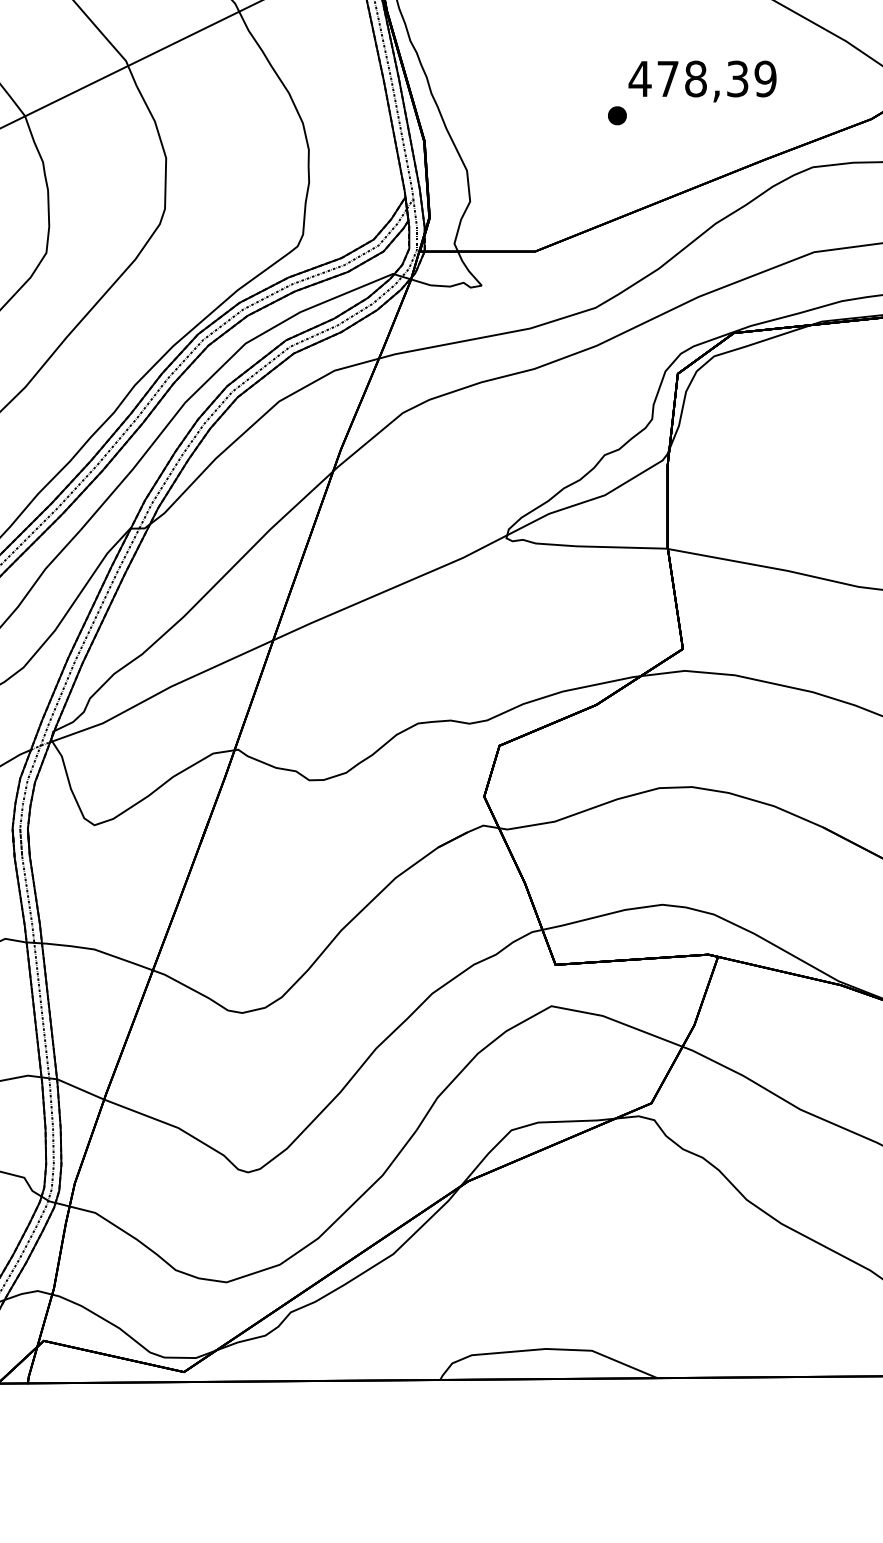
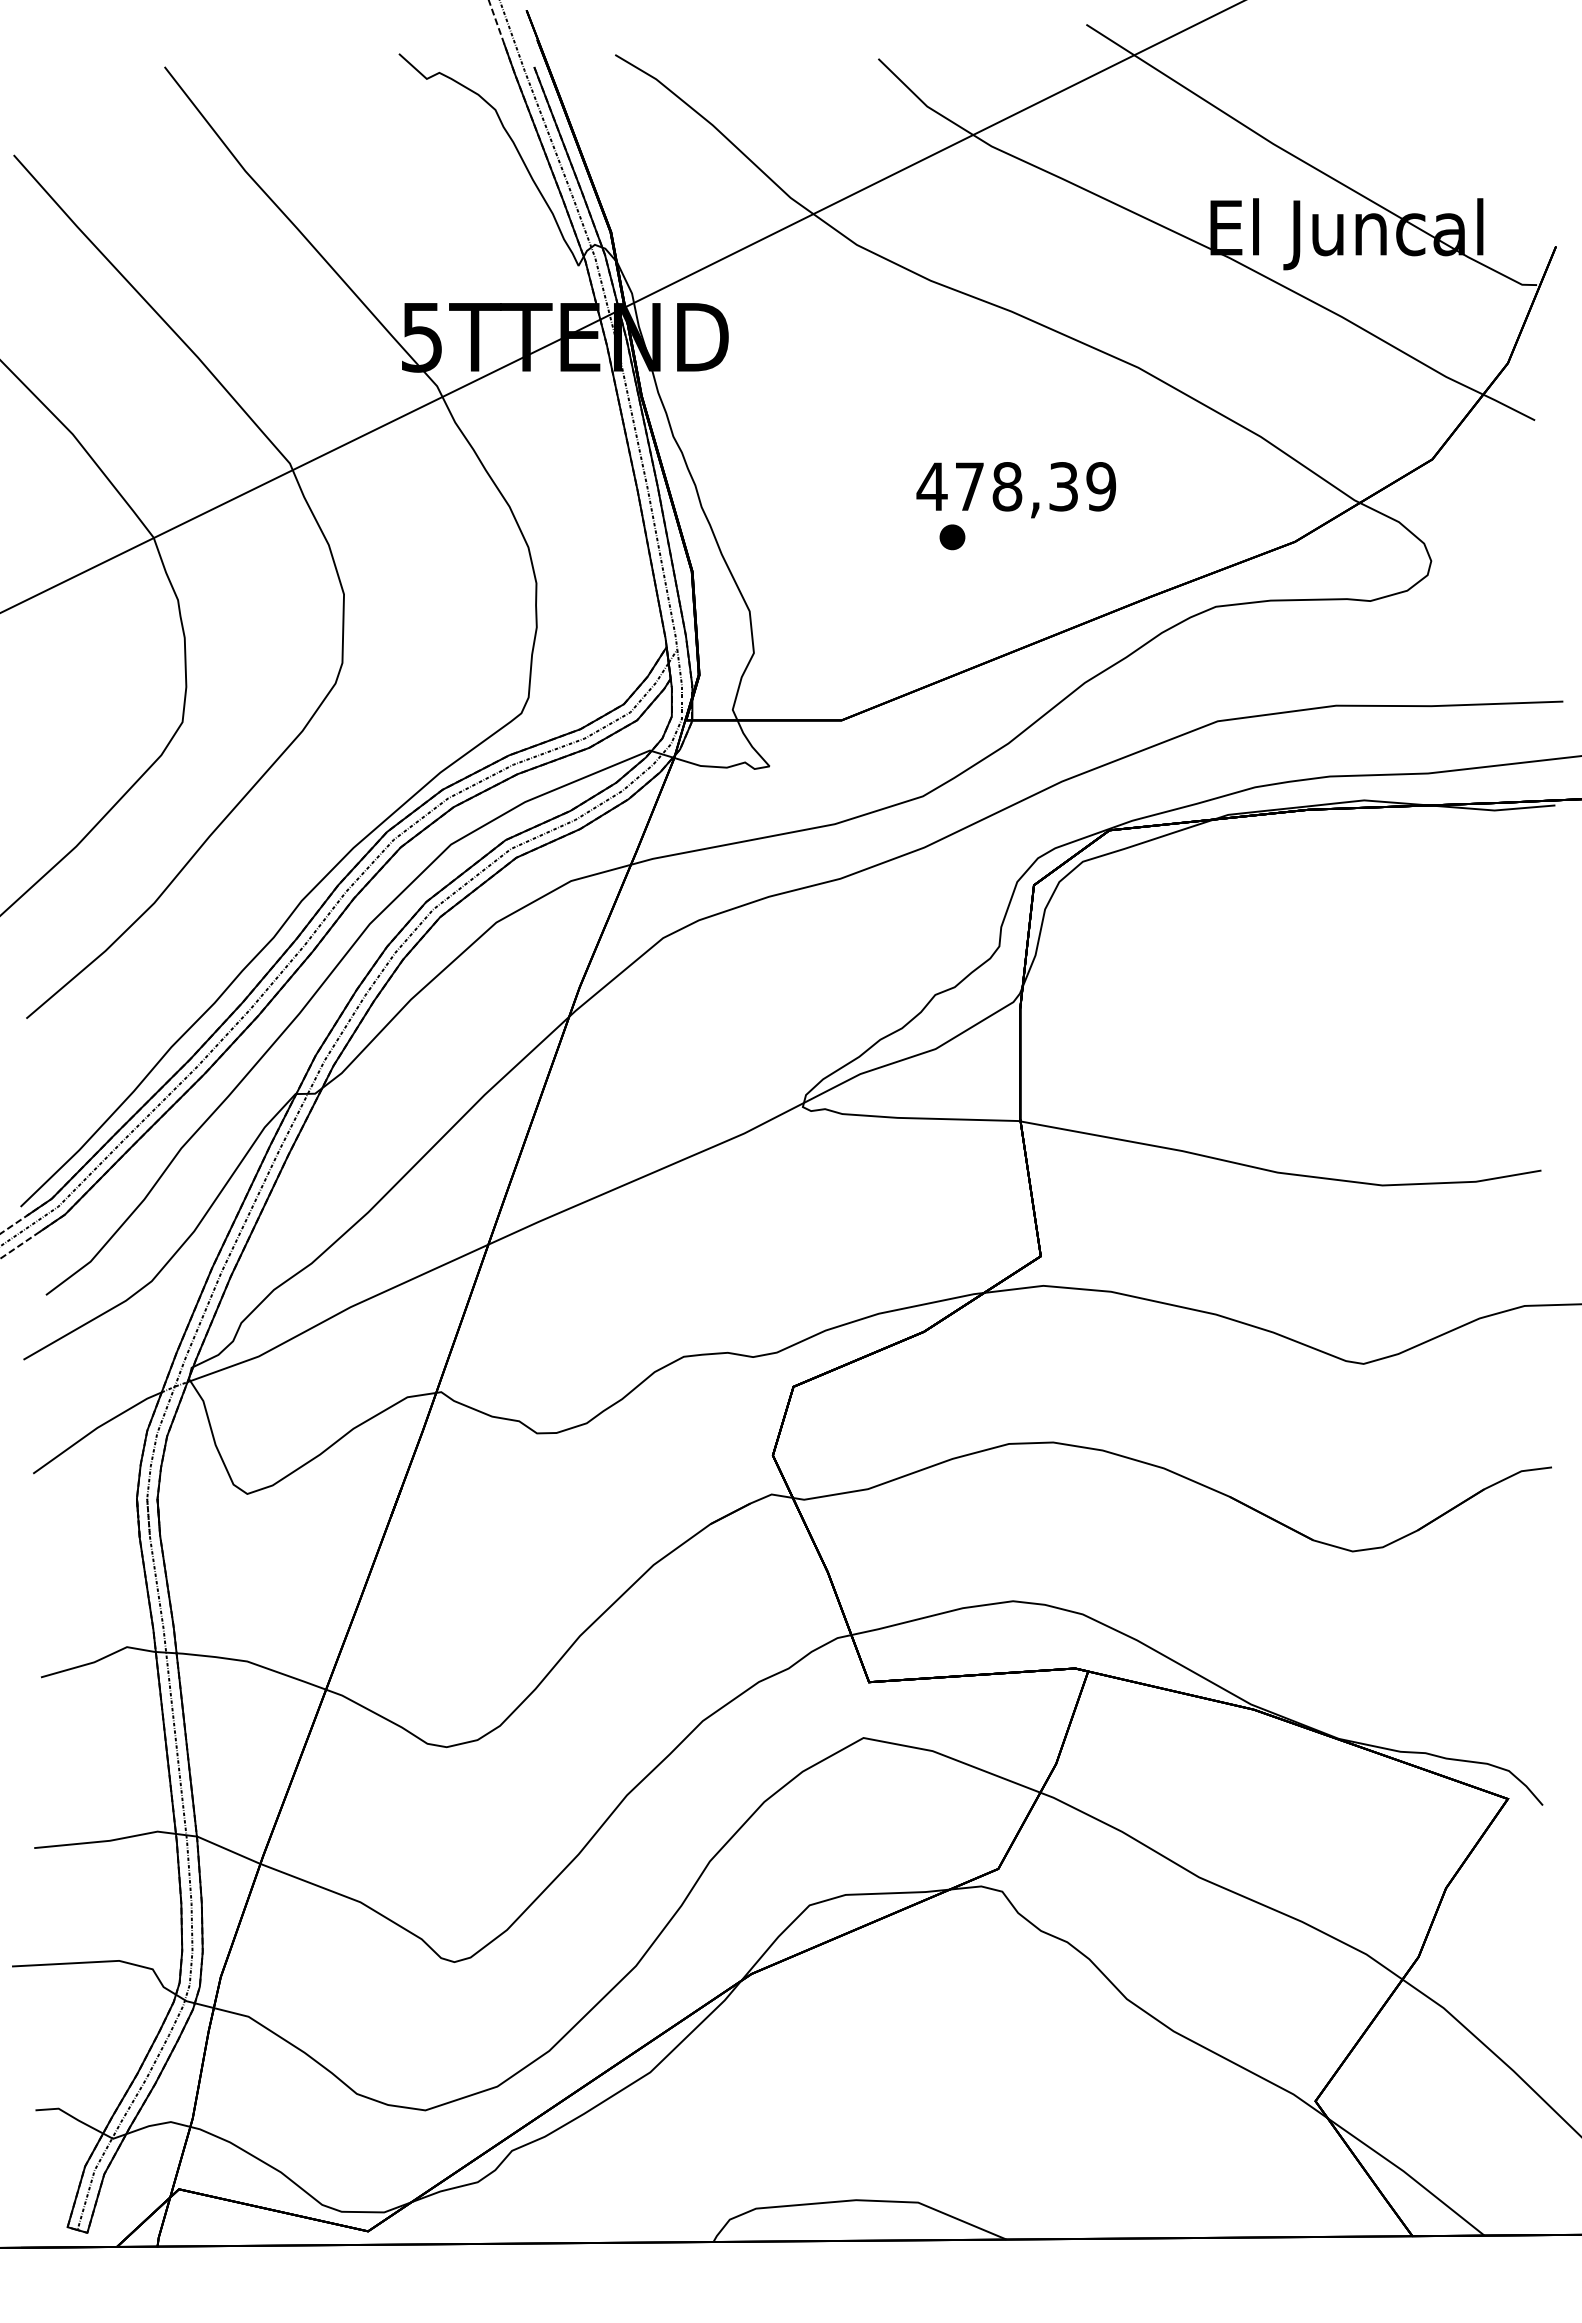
text: (702, 81) -> (1016, 490), moved

